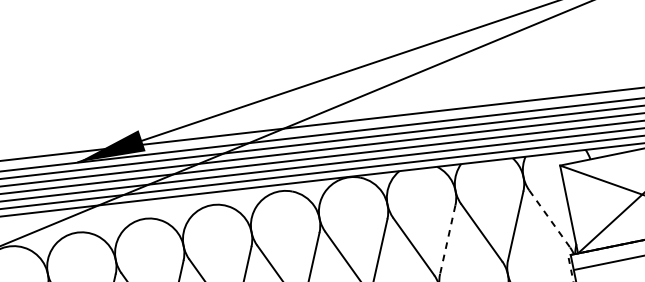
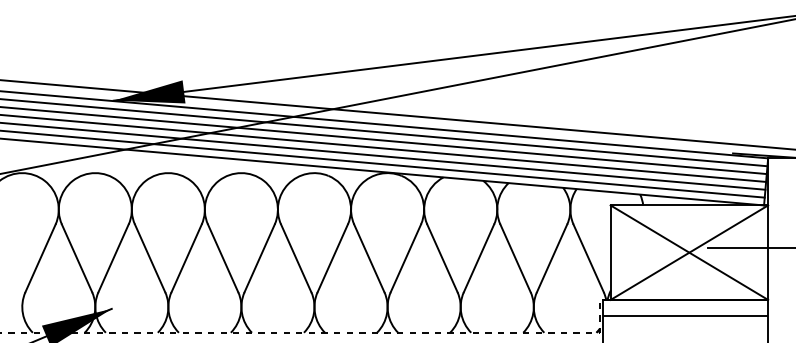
line: (549, 219) -> (588, 258), dashed -> solid
line: (447, 239) -> (478, 258), dashed -> solid

